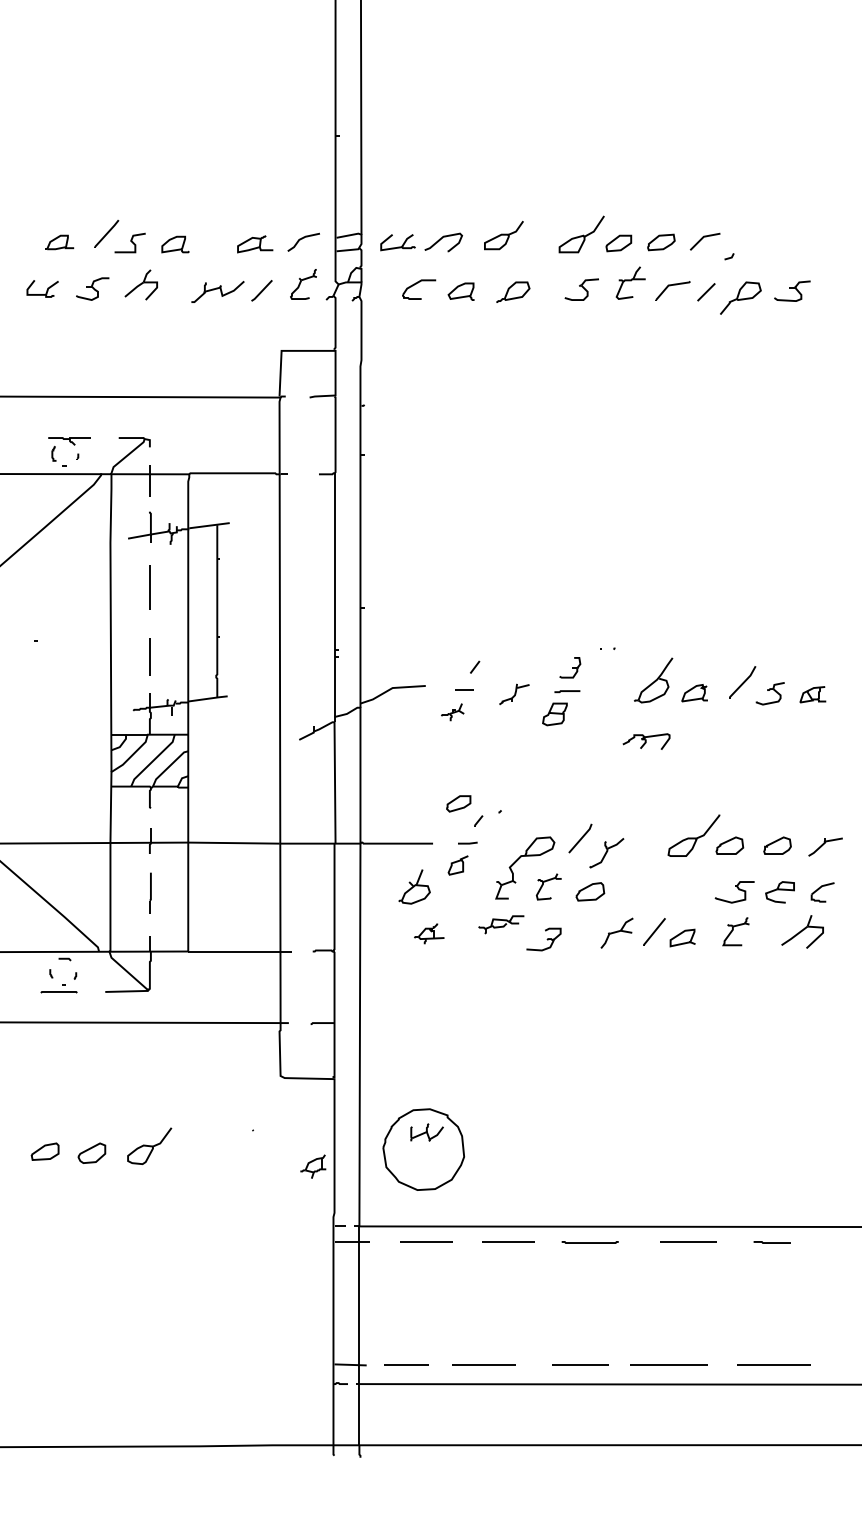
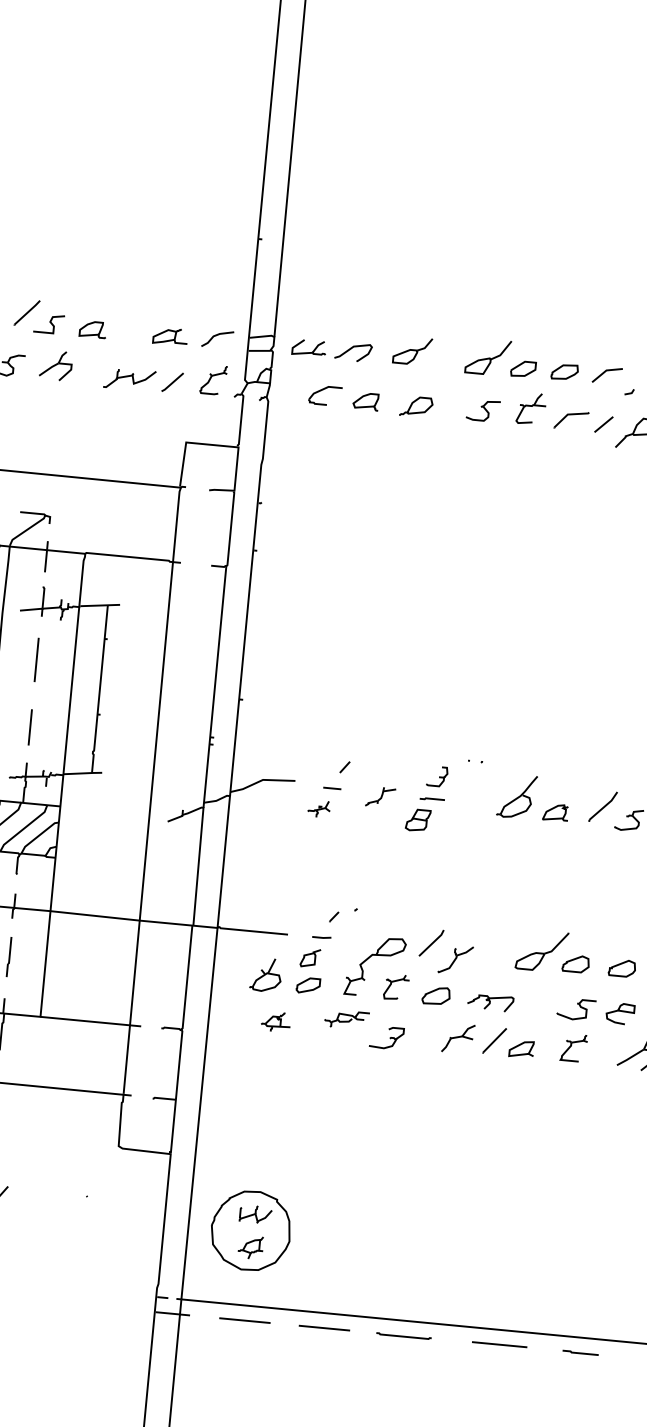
part: (646, 741) -> (490, 1002), moved
part: (458, 803) -> (308, 985), moved
part: (313, 1166) -> (251, 1247), moved

